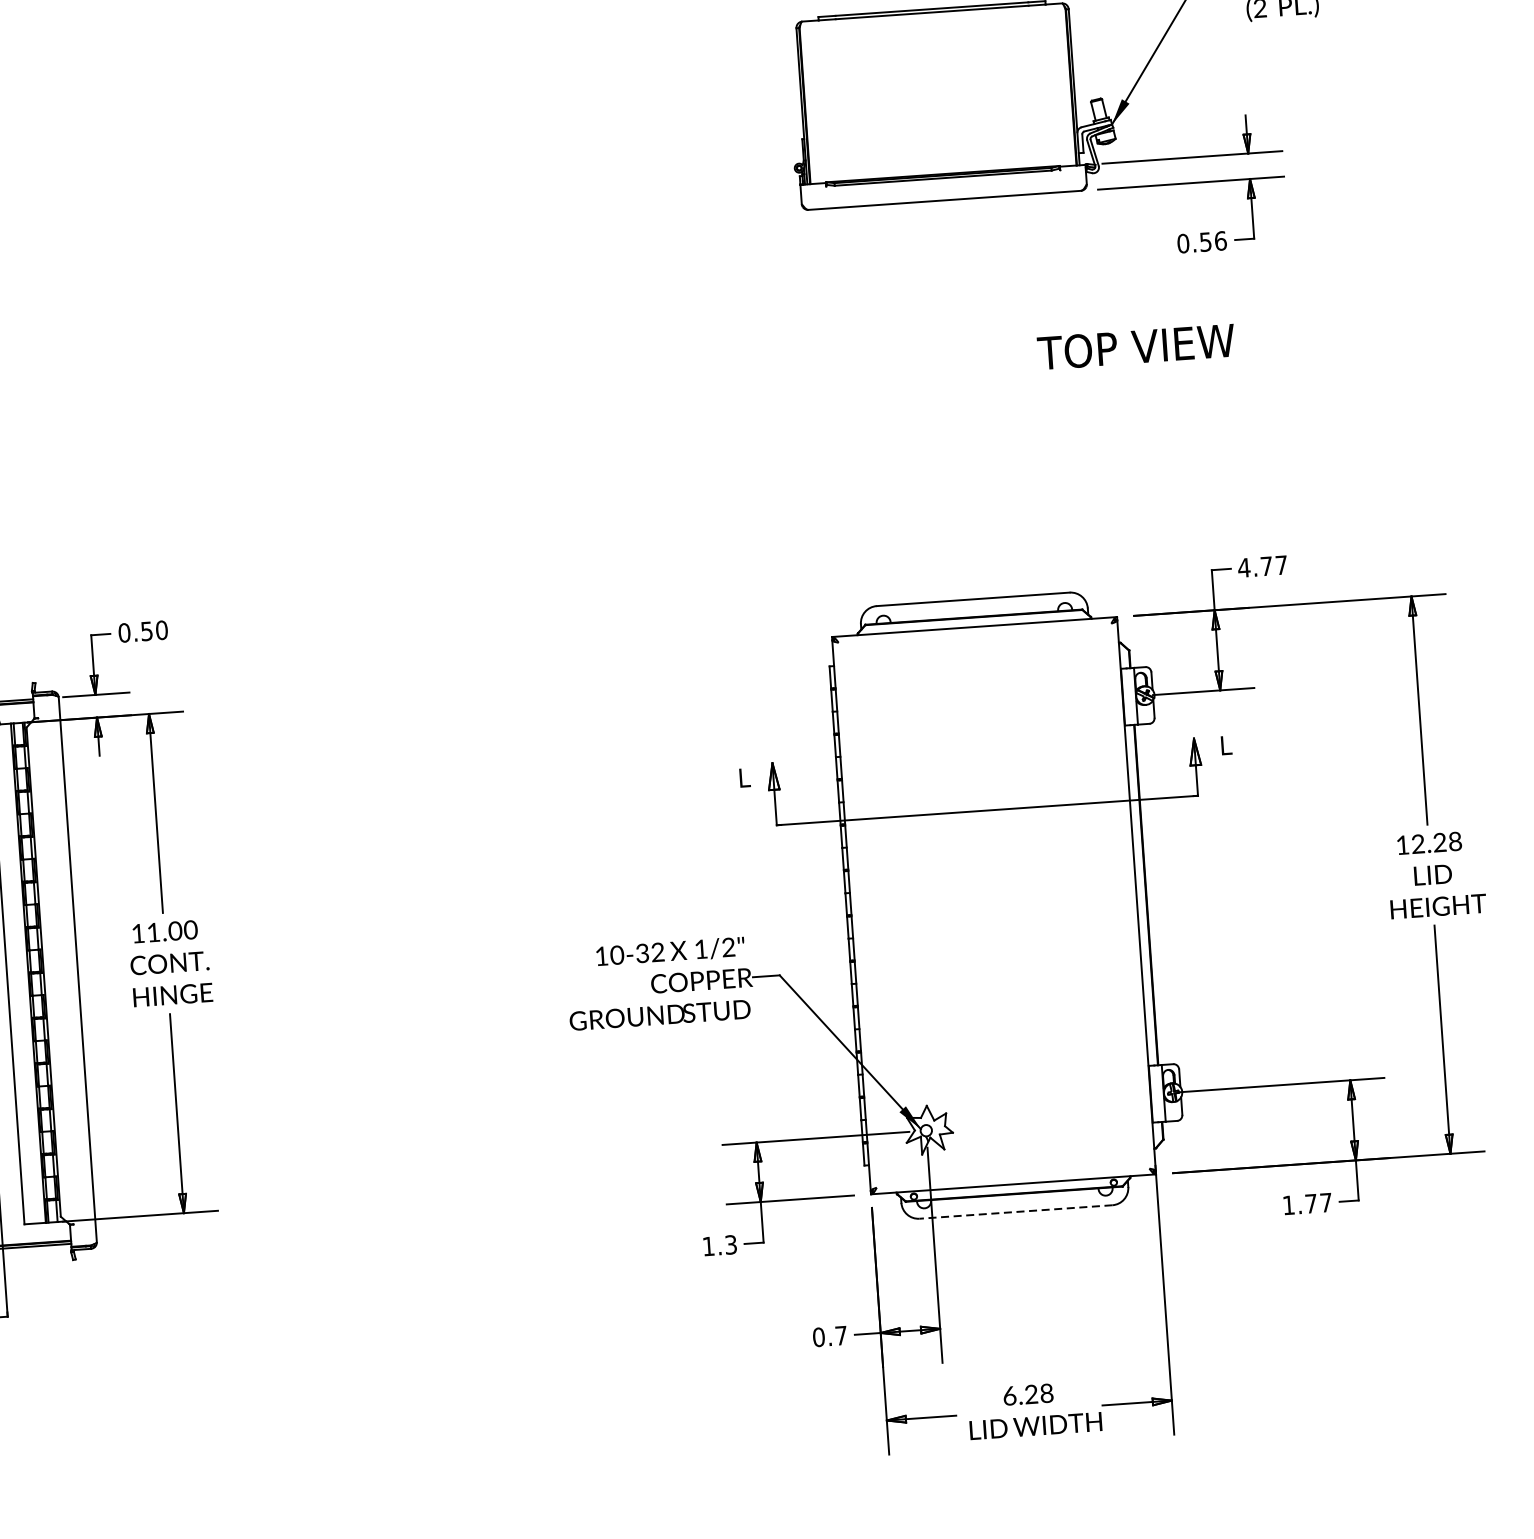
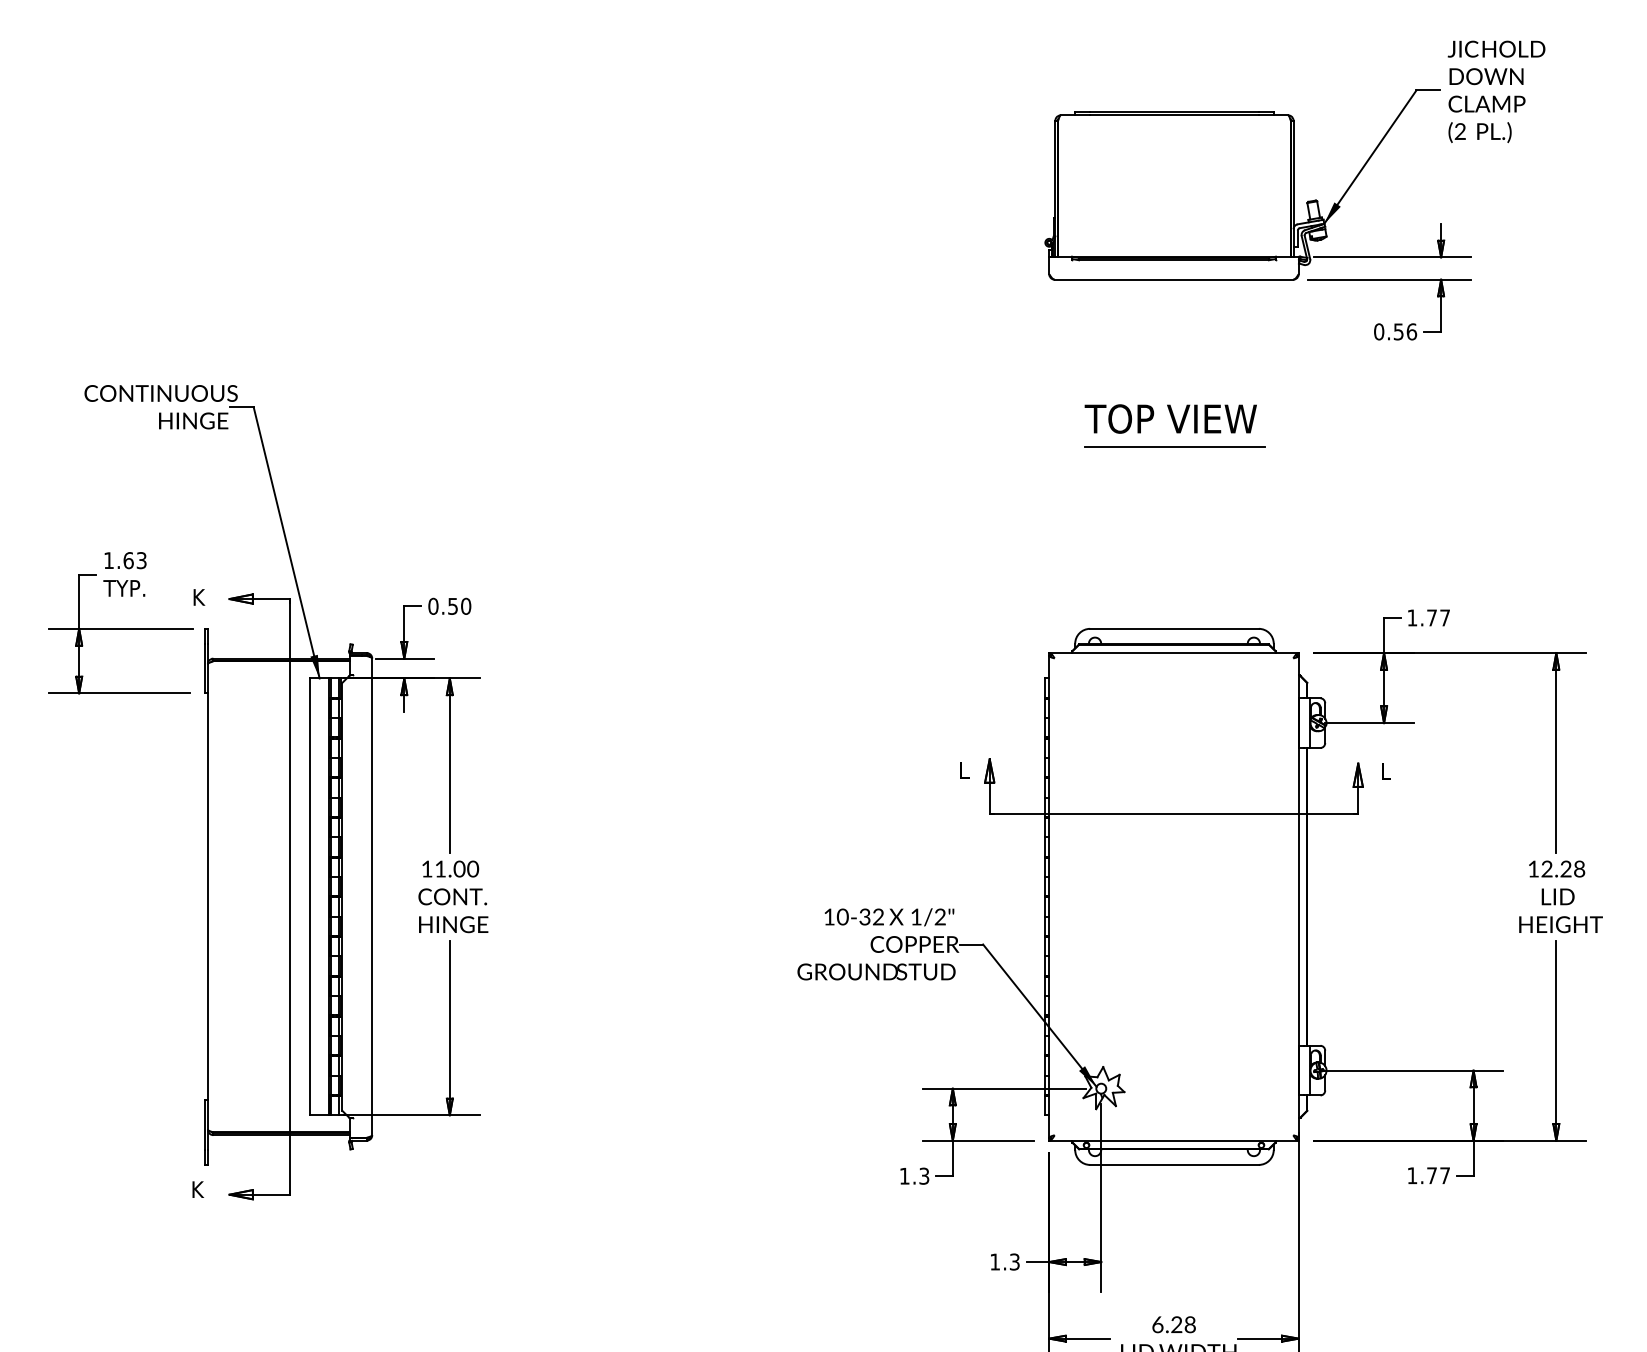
text: (1135, 346) -> (1170, 418), moved
line: (958, 392) -> (1174, 447), added
text: (1244, 567) -> (1412, 617), 4.77 -> 1.77
line: (1014, 1211) -> (1173, 1164), dashed -> solid
text: (829, 1335) -> (1004, 1261), 0.7 -> 1.3

